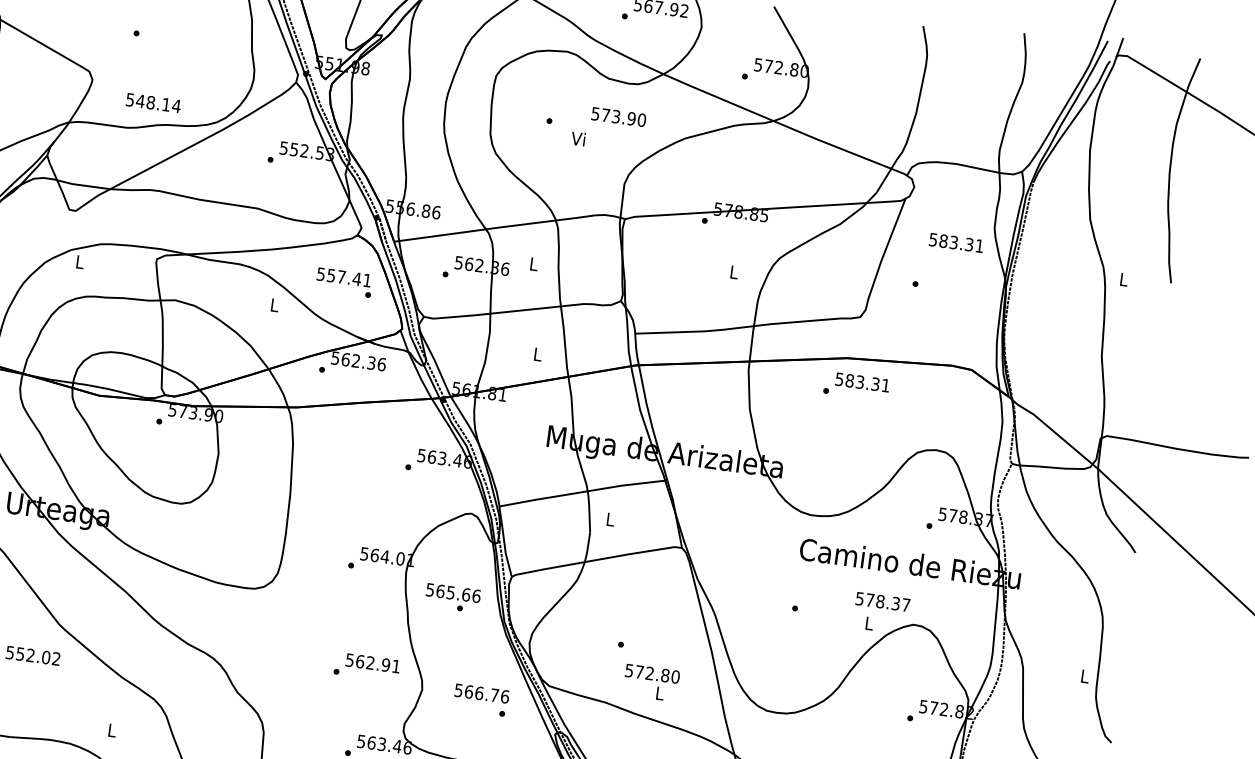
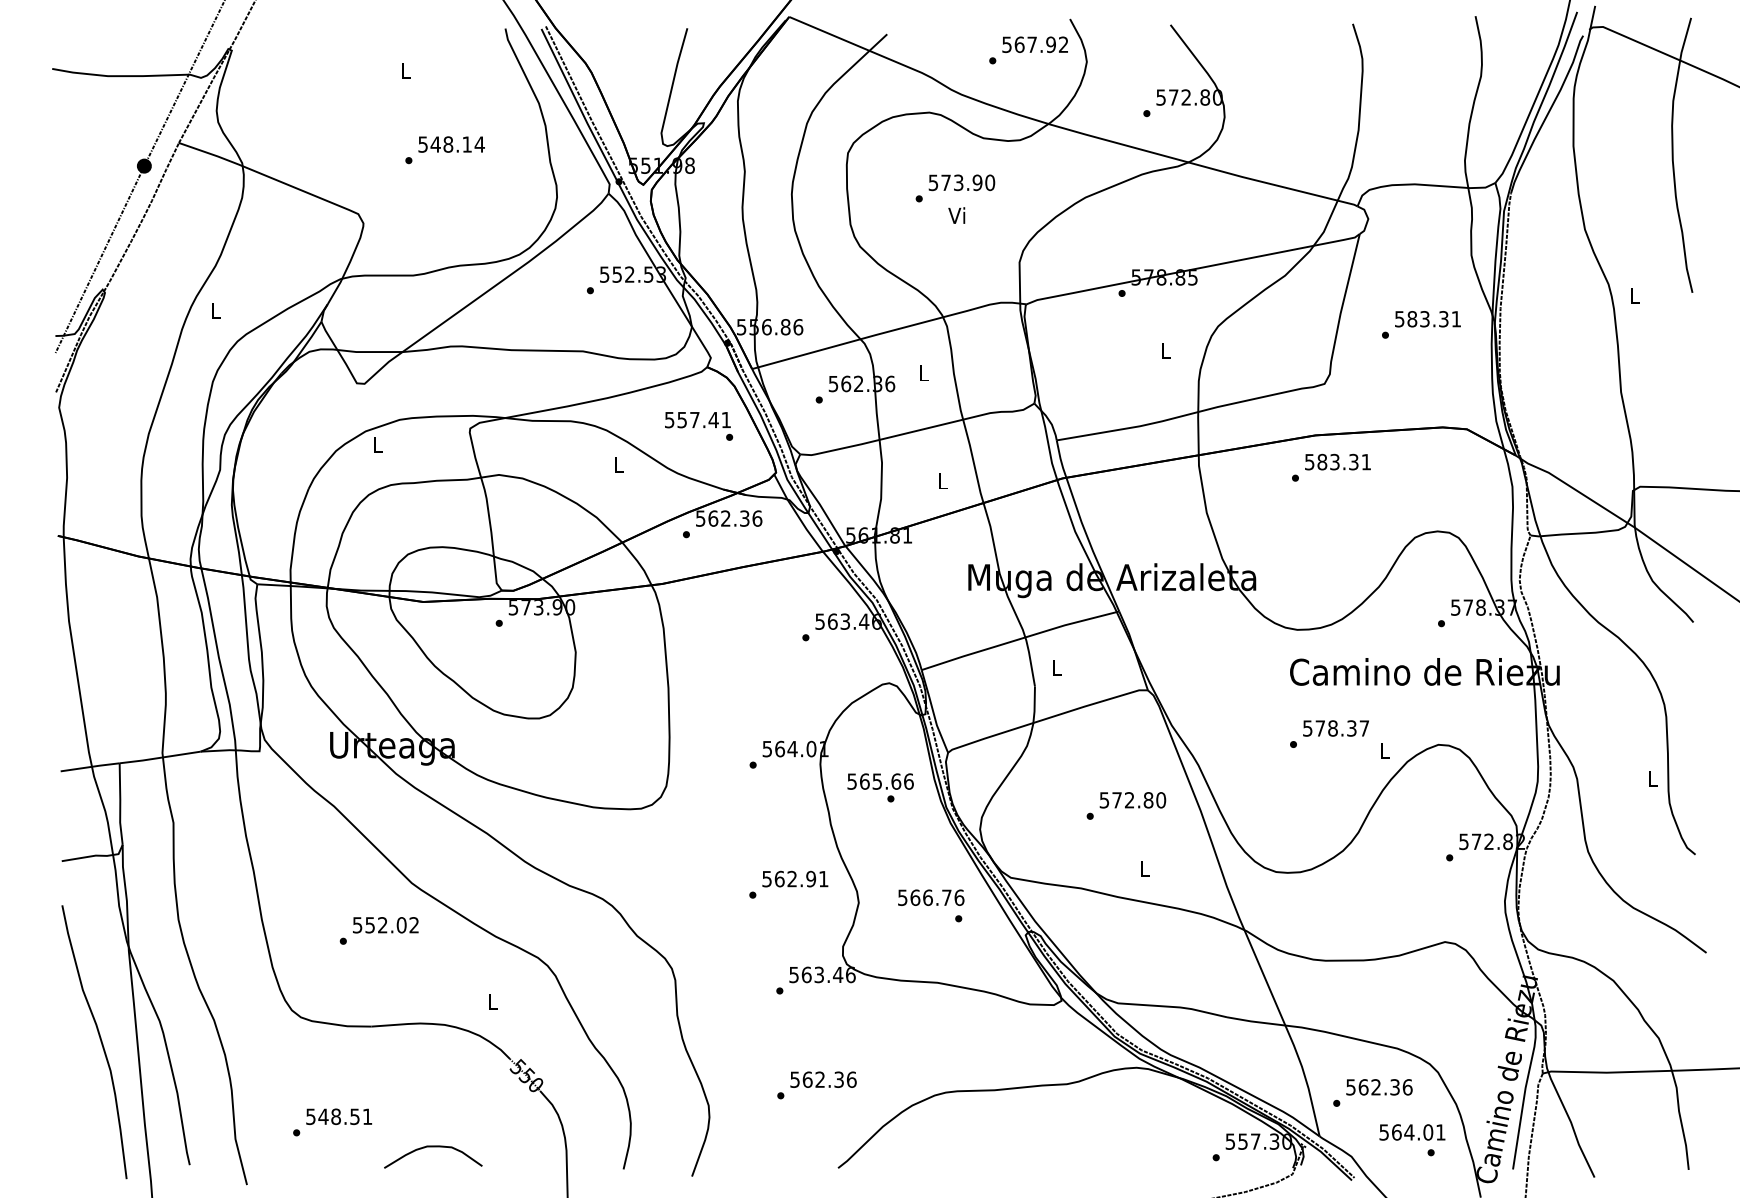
text: (153, 103) -> (451, 144), moved
text: (618, 116) -> (961, 182), moved
text: (955, 243) -> (1427, 319), moved
text: (882, 601) -> (1335, 728), moved
text: (652, 673) -> (1132, 800), moved

